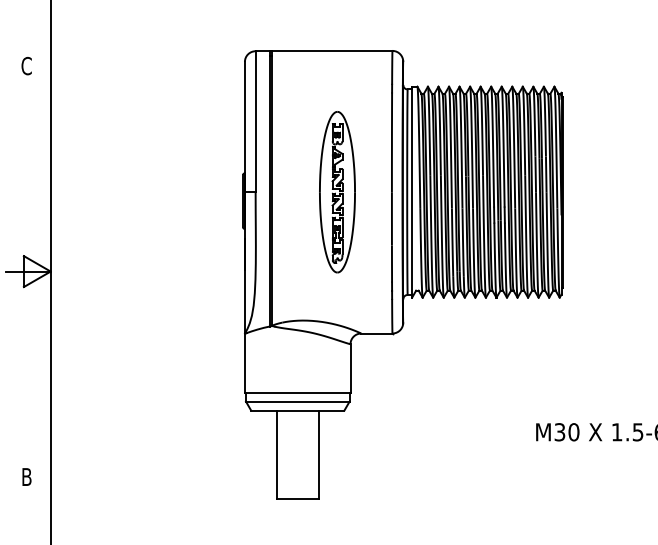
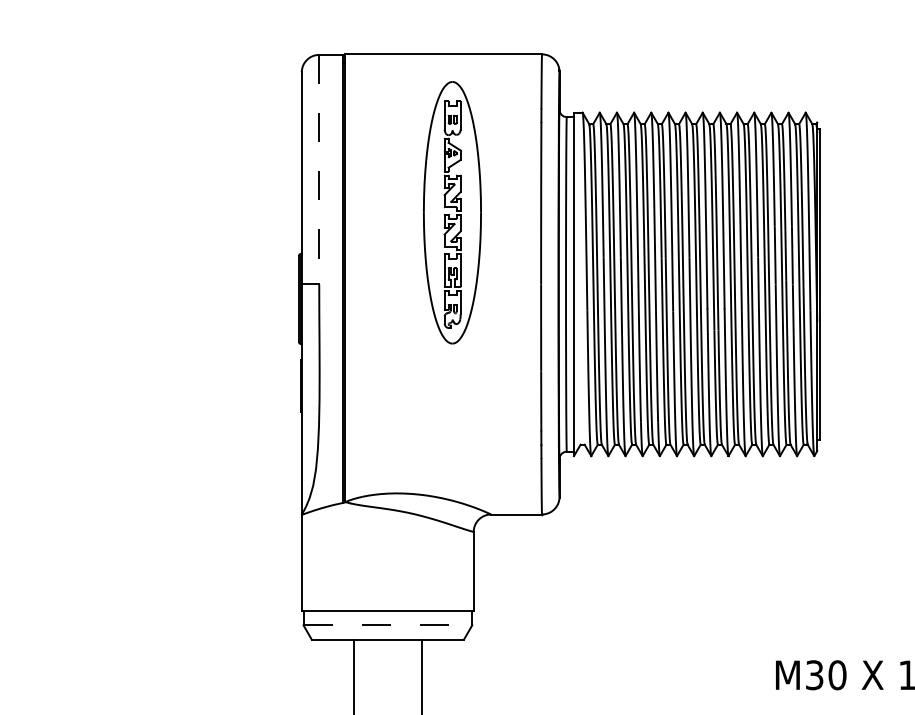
line: (255, 122) -> (319, 170), solid -> dashed
part: (337, 192) -> (452, 213), moved
line: (297, 401) -> (387, 625), solid -> dashed

